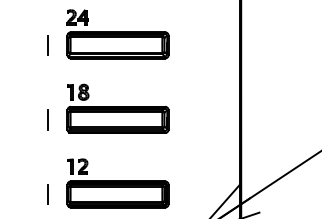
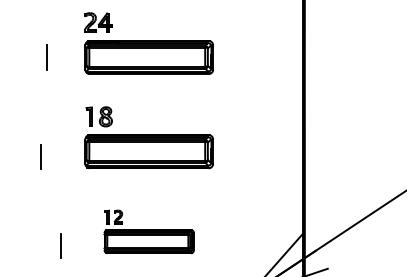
line: (47, 45) -> (46, 57), moved
line: (47, 119) -> (39, 156), moved
part: (117, 183) -> (148, 231), size x0.7

